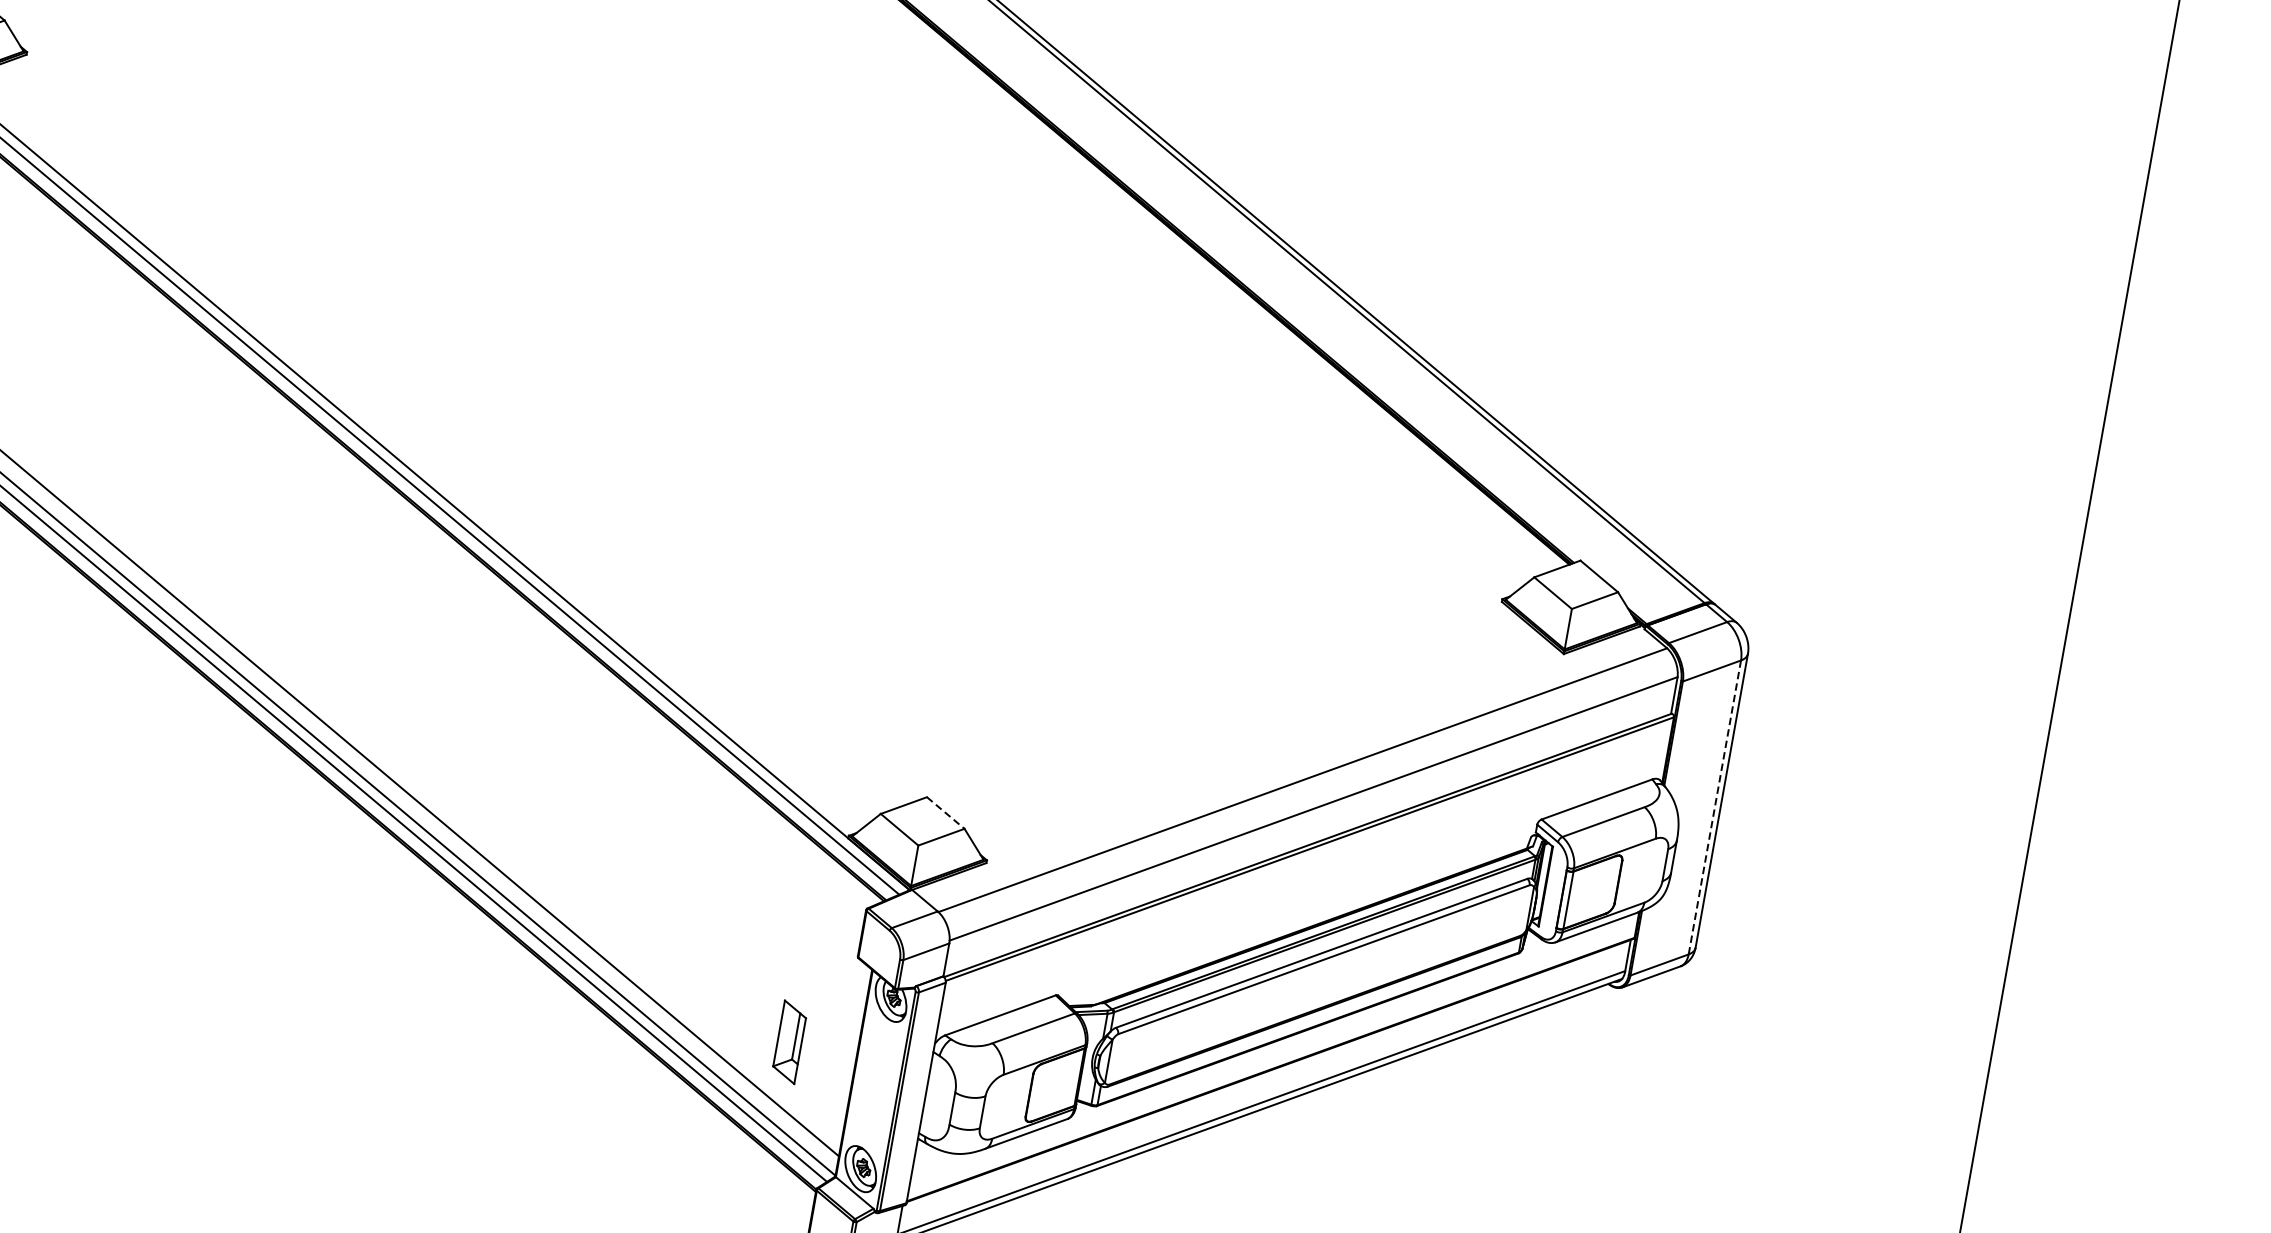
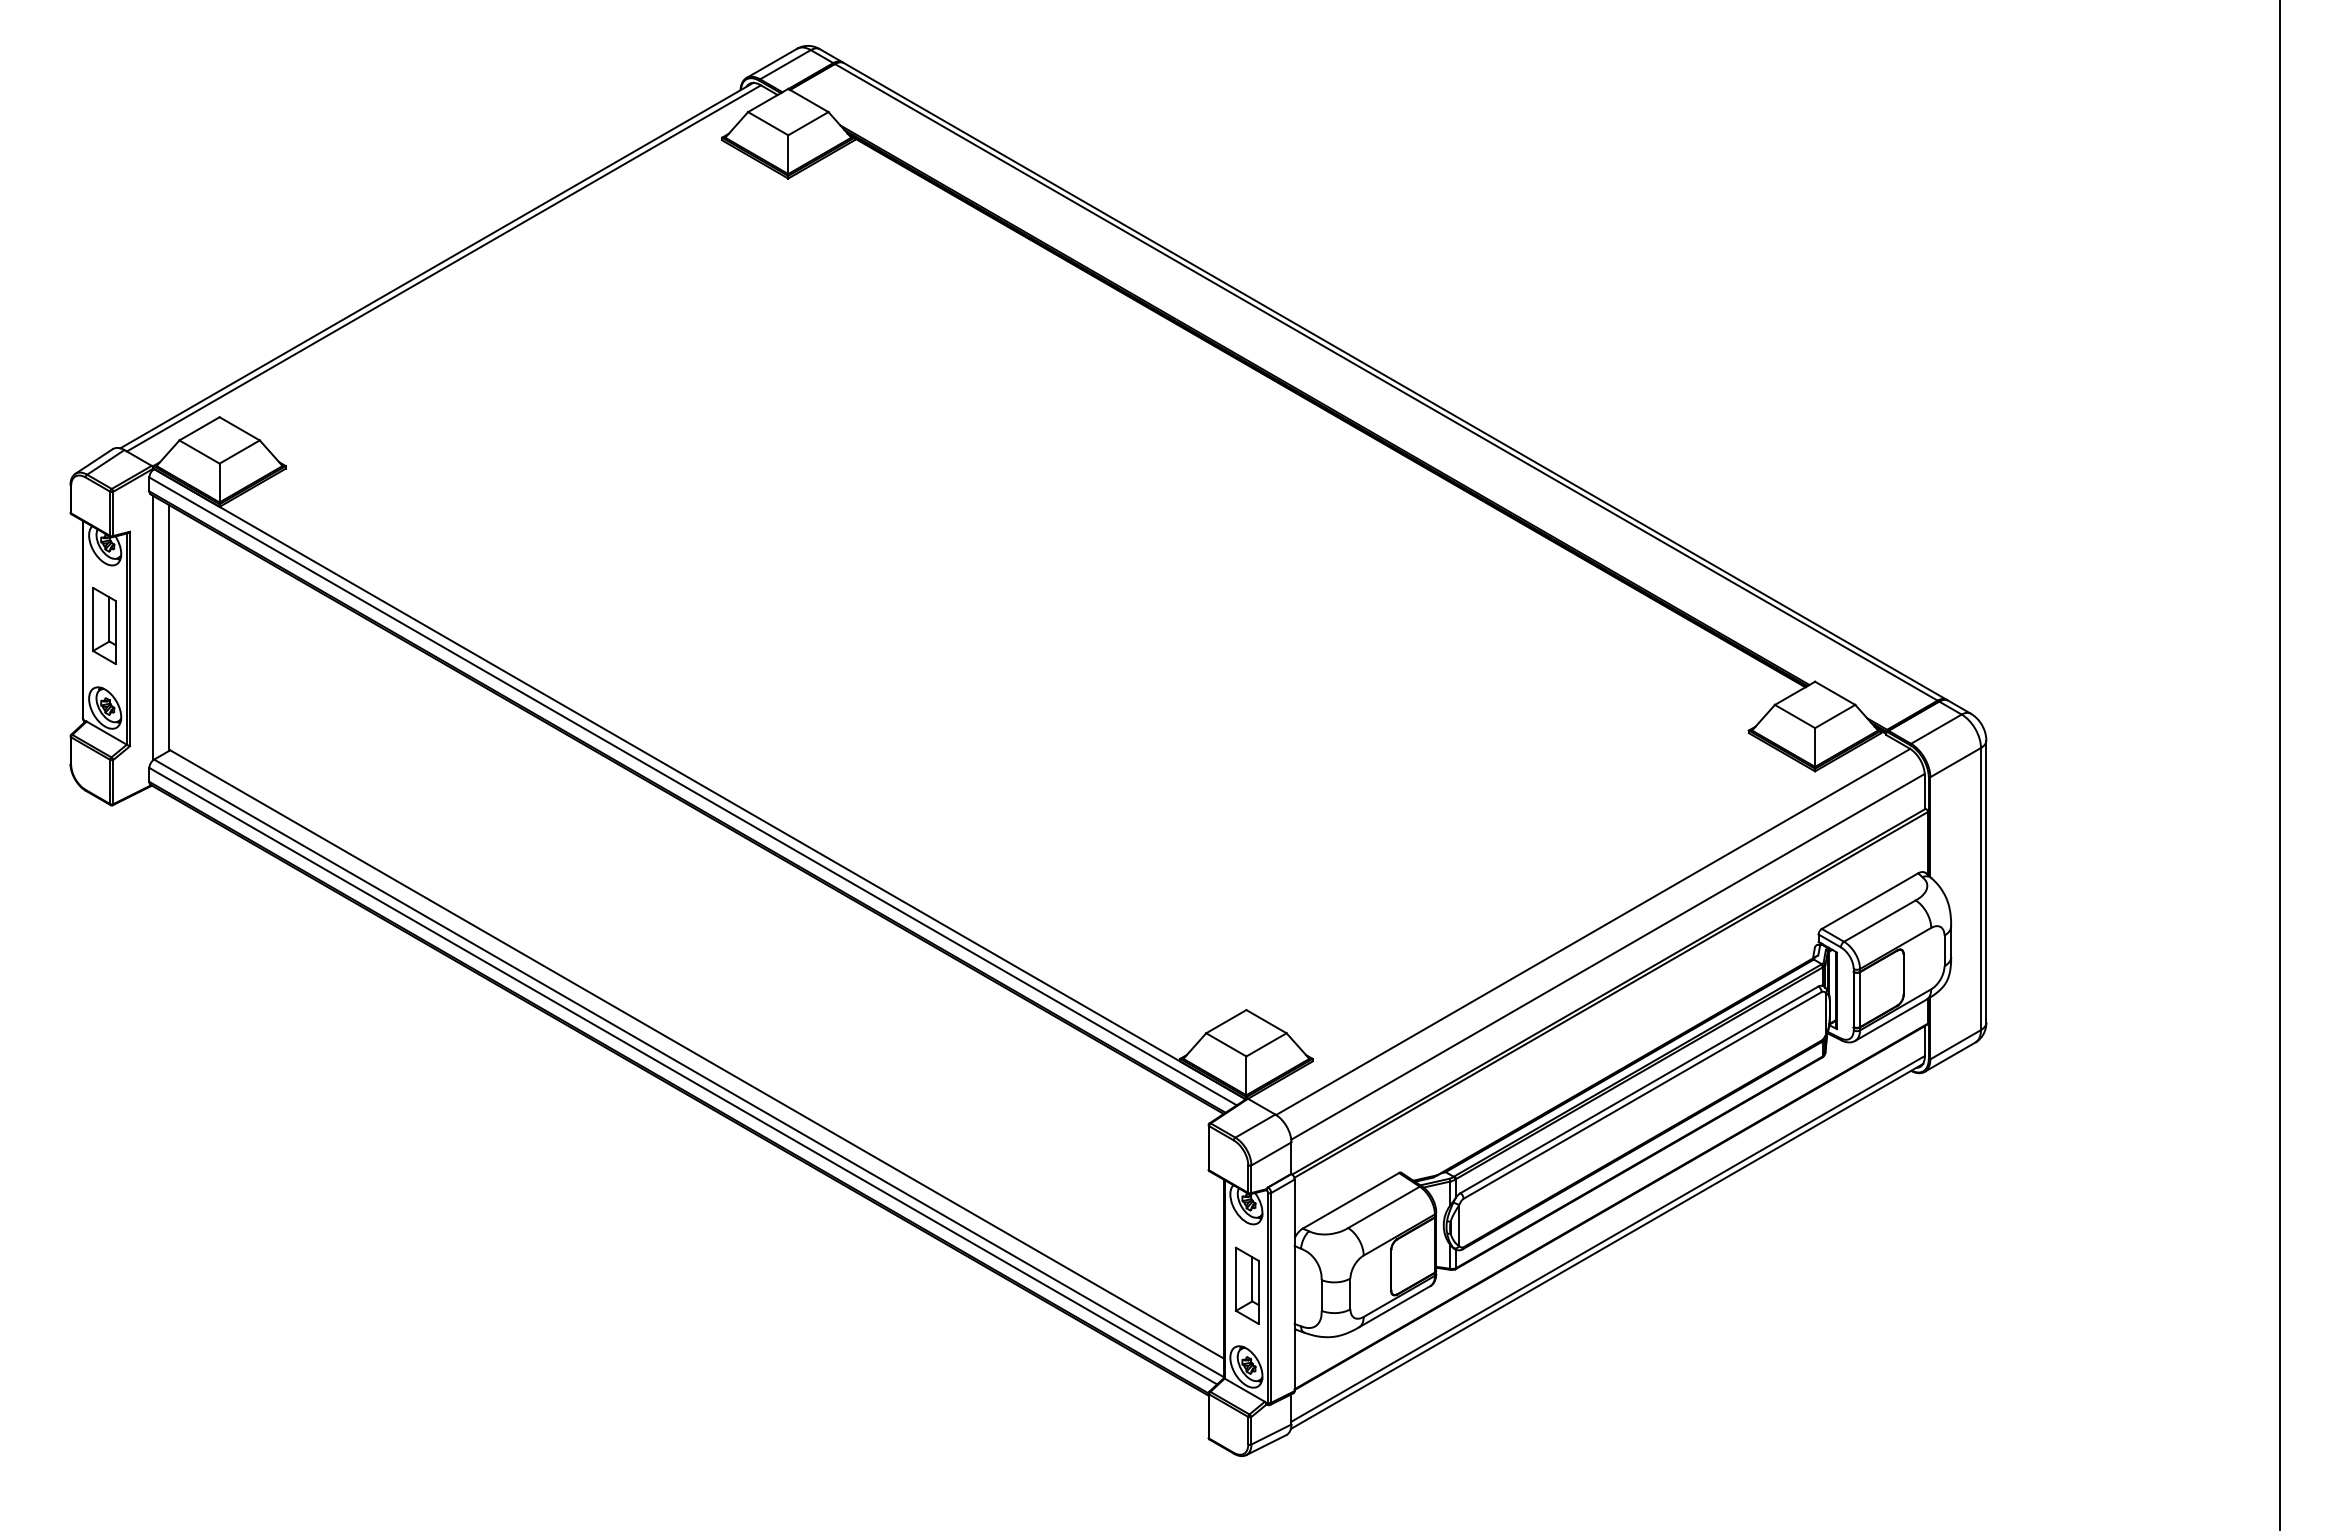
line: (1715, 808) -> (1981, 889), dashed -> solid
line: (945, 812) -> (1266, 1021), dashed -> solid
part: (788, 1041) -> (1246, 1285), moved

